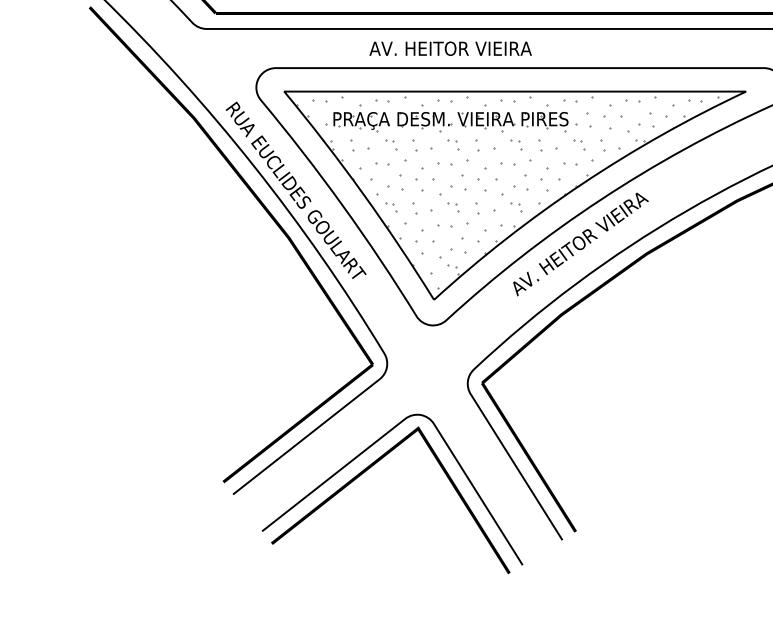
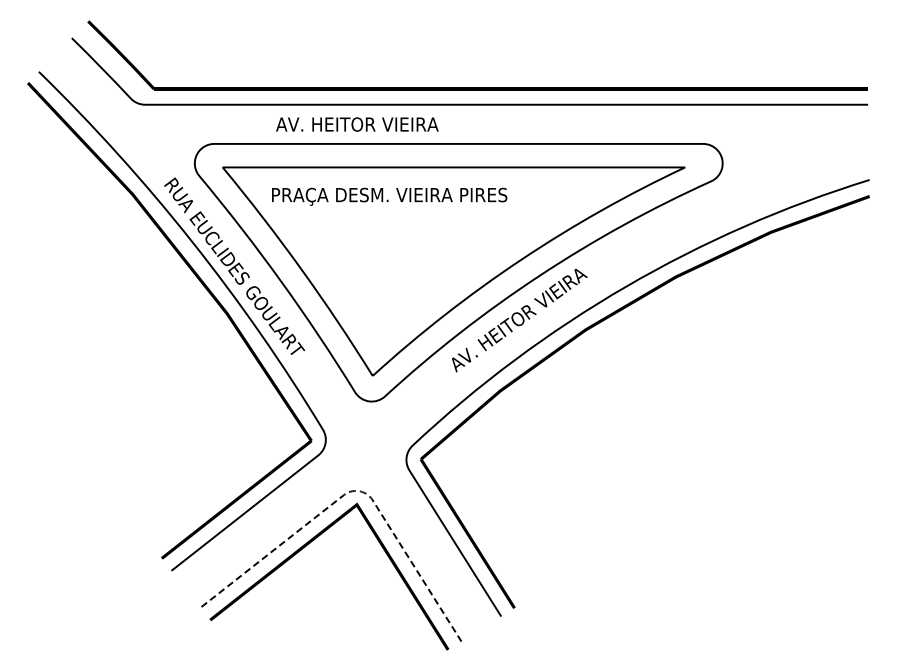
text: (450, 48) -> (357, 124), moved
hatch: (506, 192) -> (445, 268), removed
line: (415, 415) -> (354, 491), solid -> dashed

